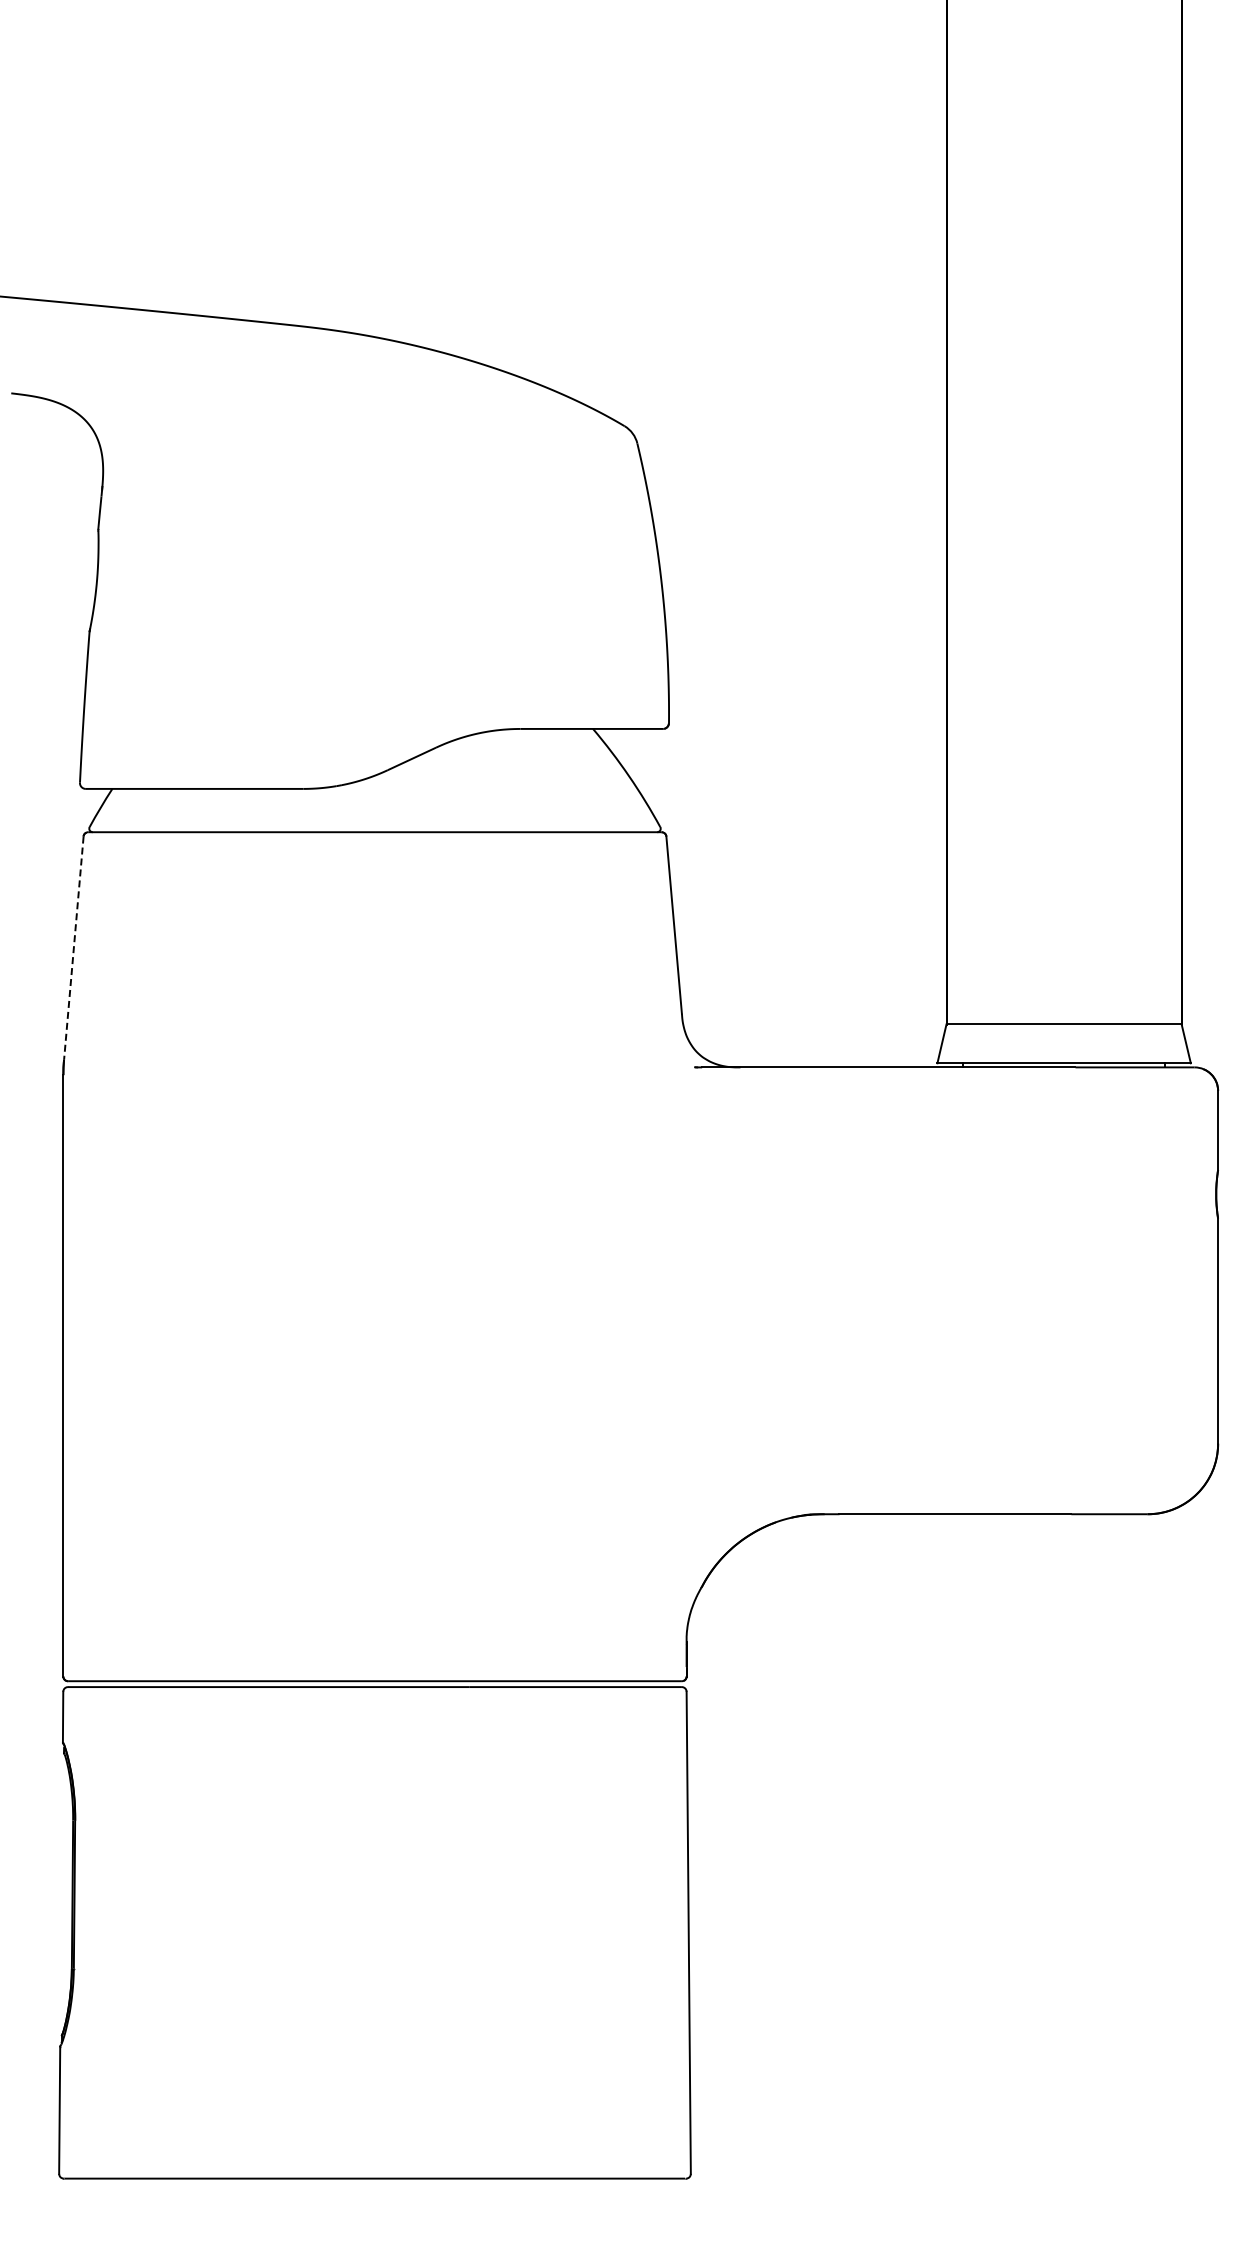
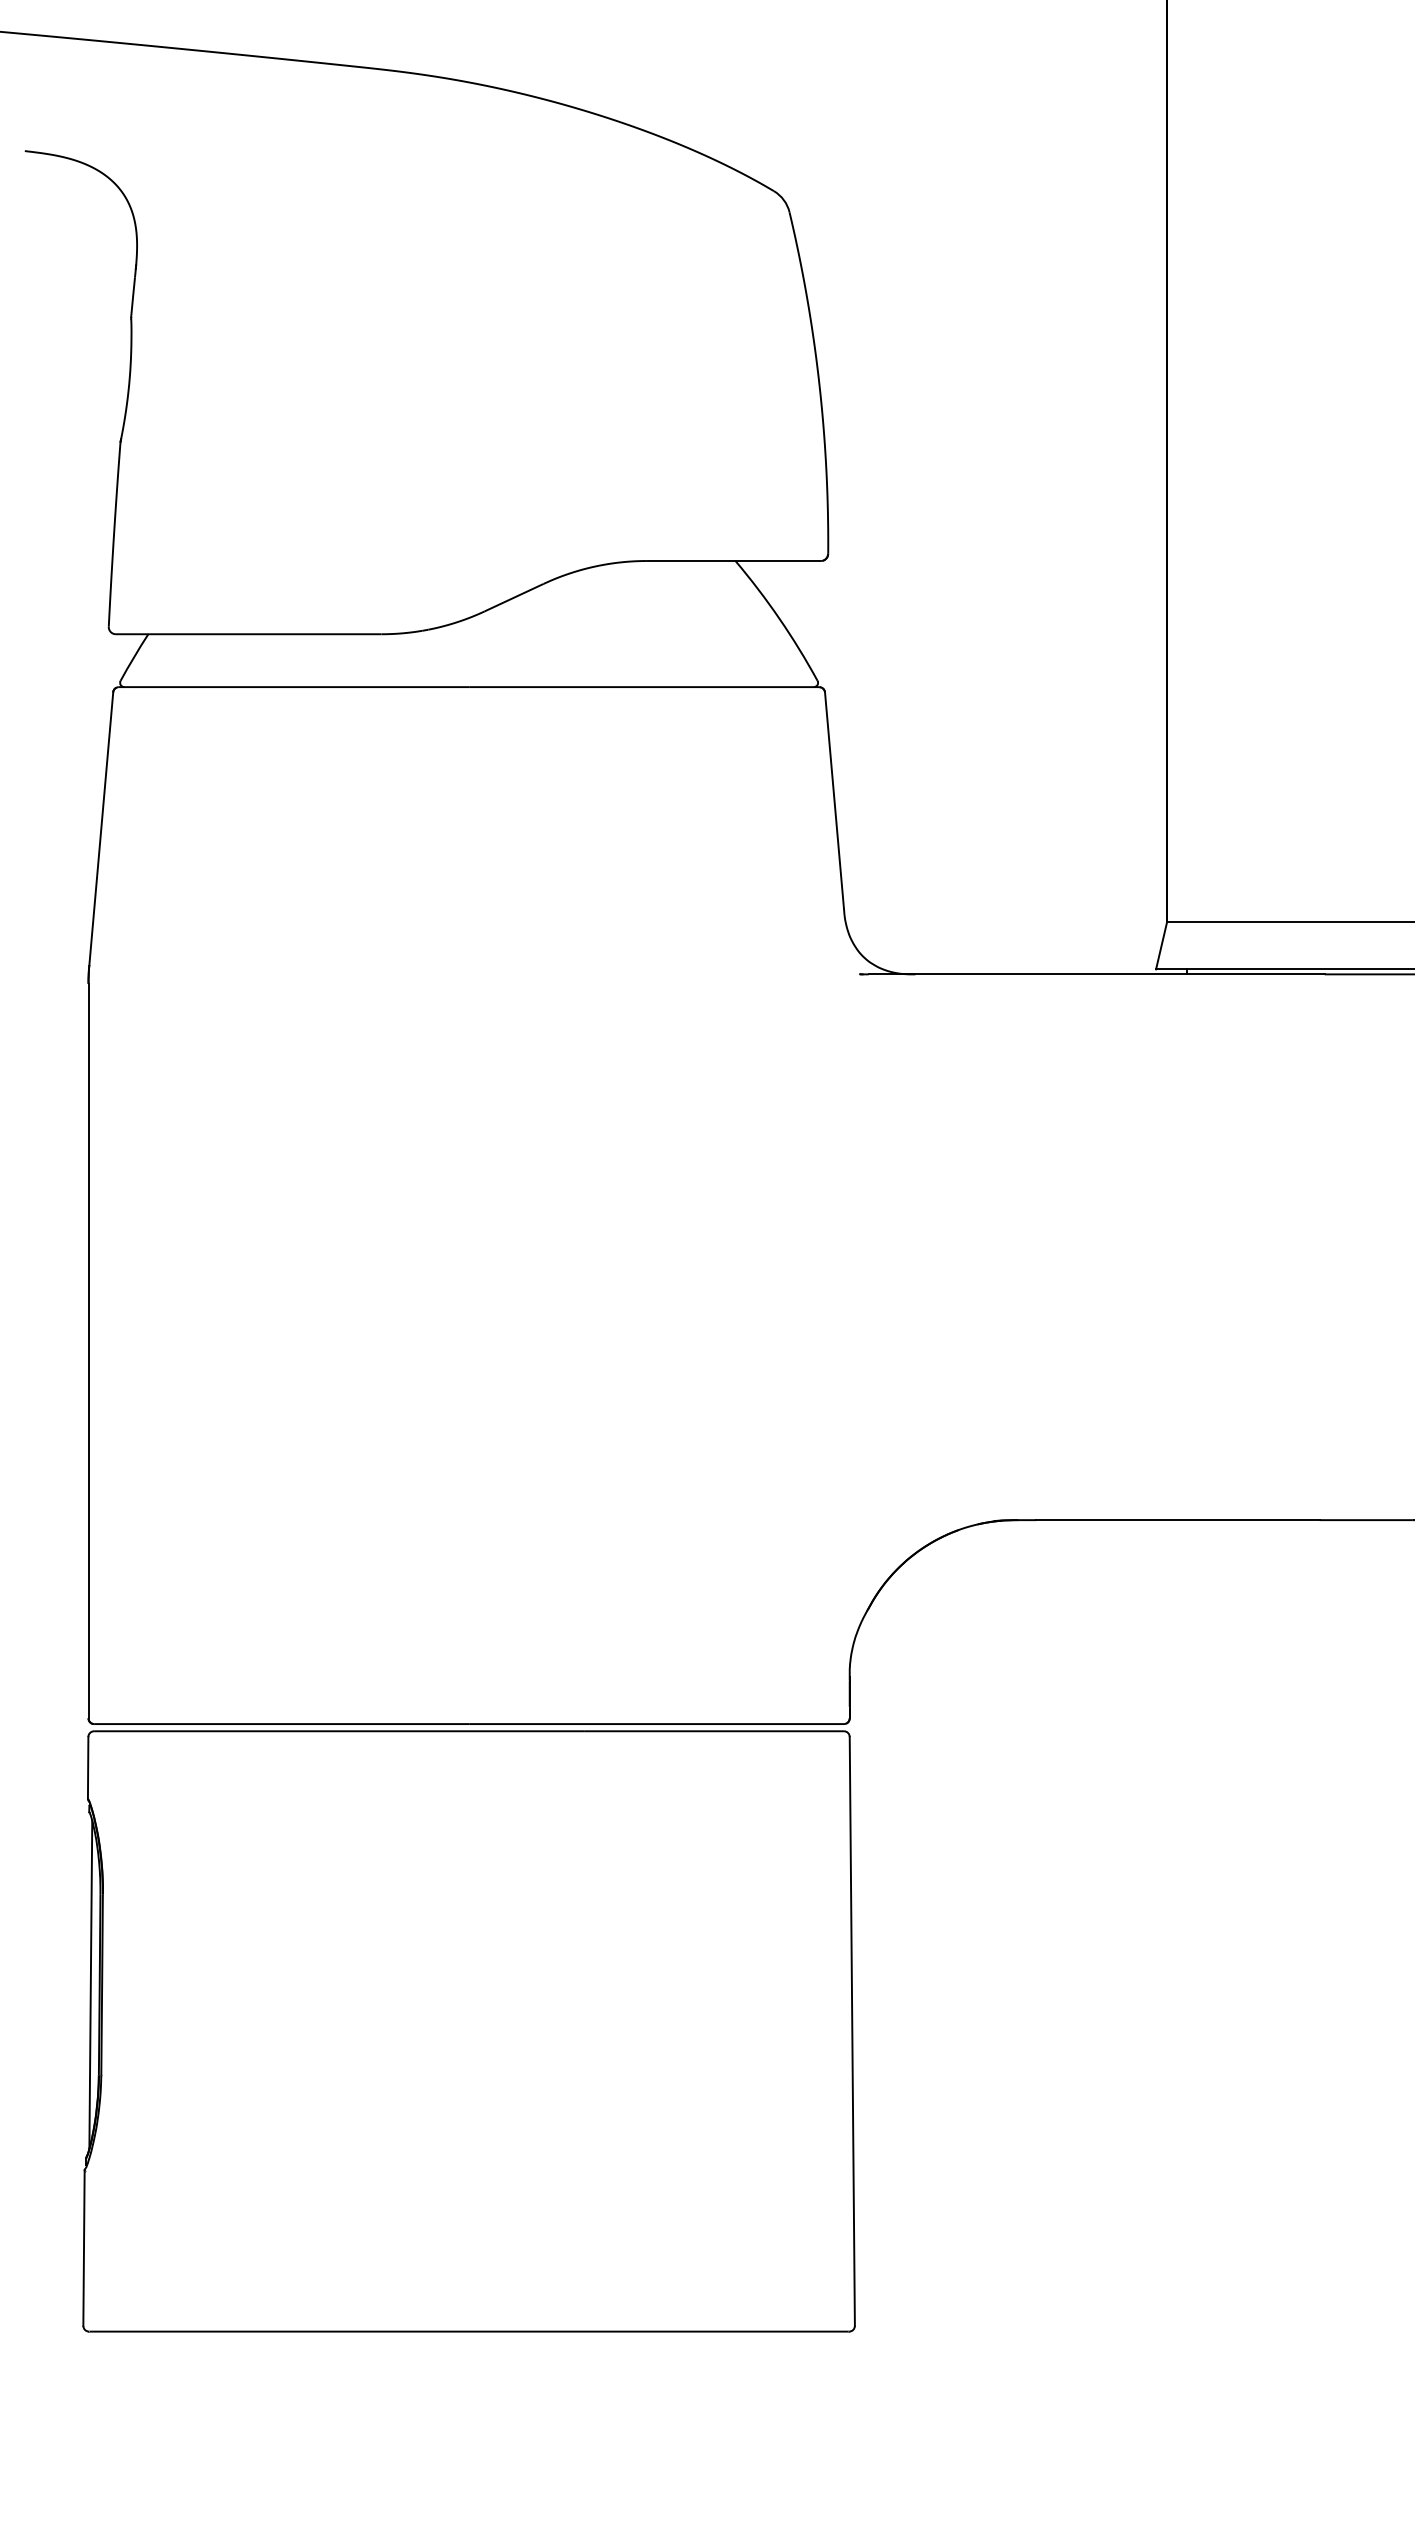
line: (73, 948) -> (100, 829), dashed -> solid
line: (65, 1894) -> (91, 1984), added

